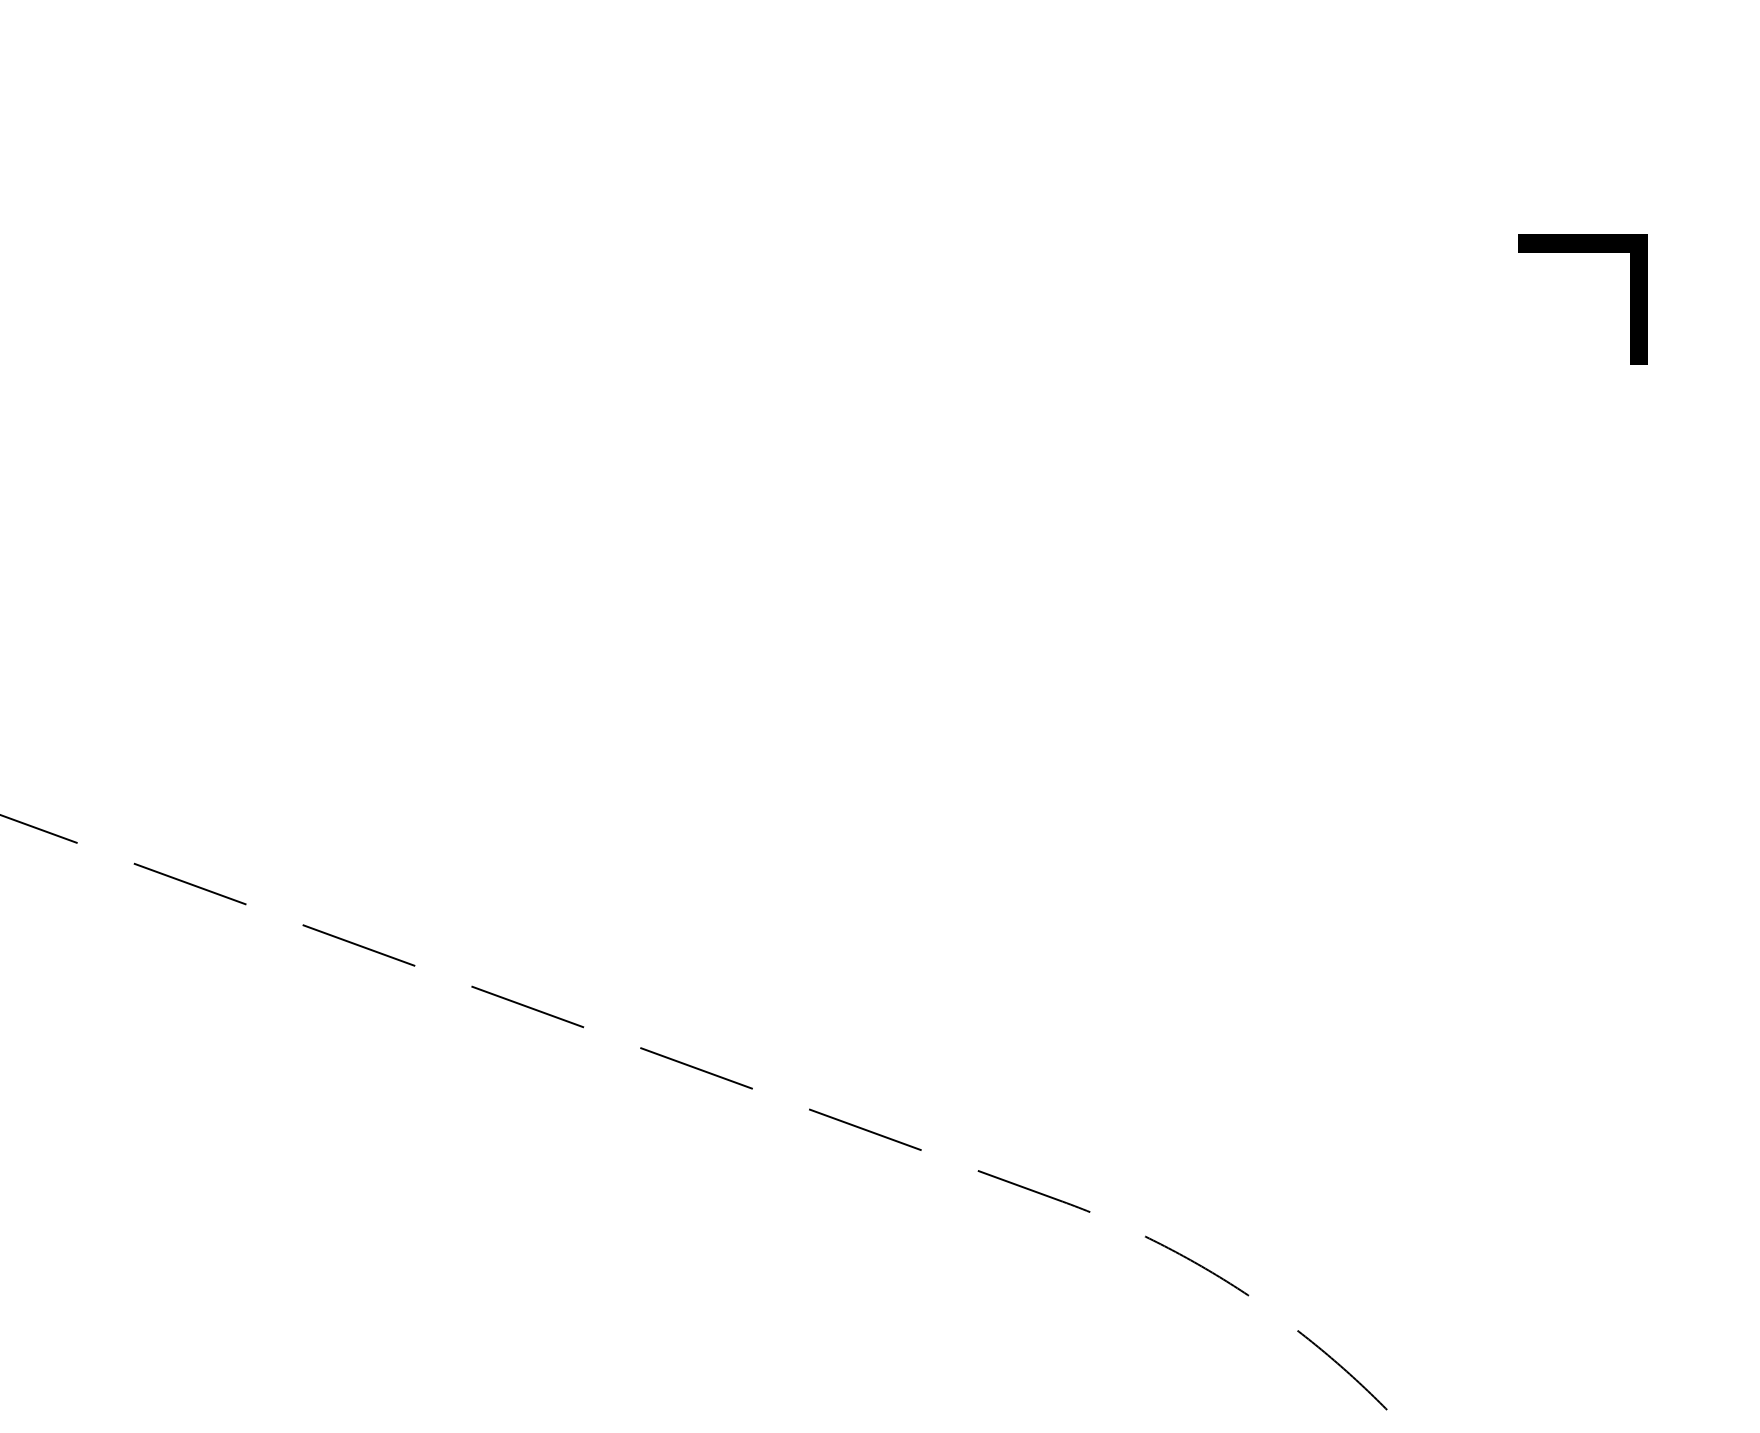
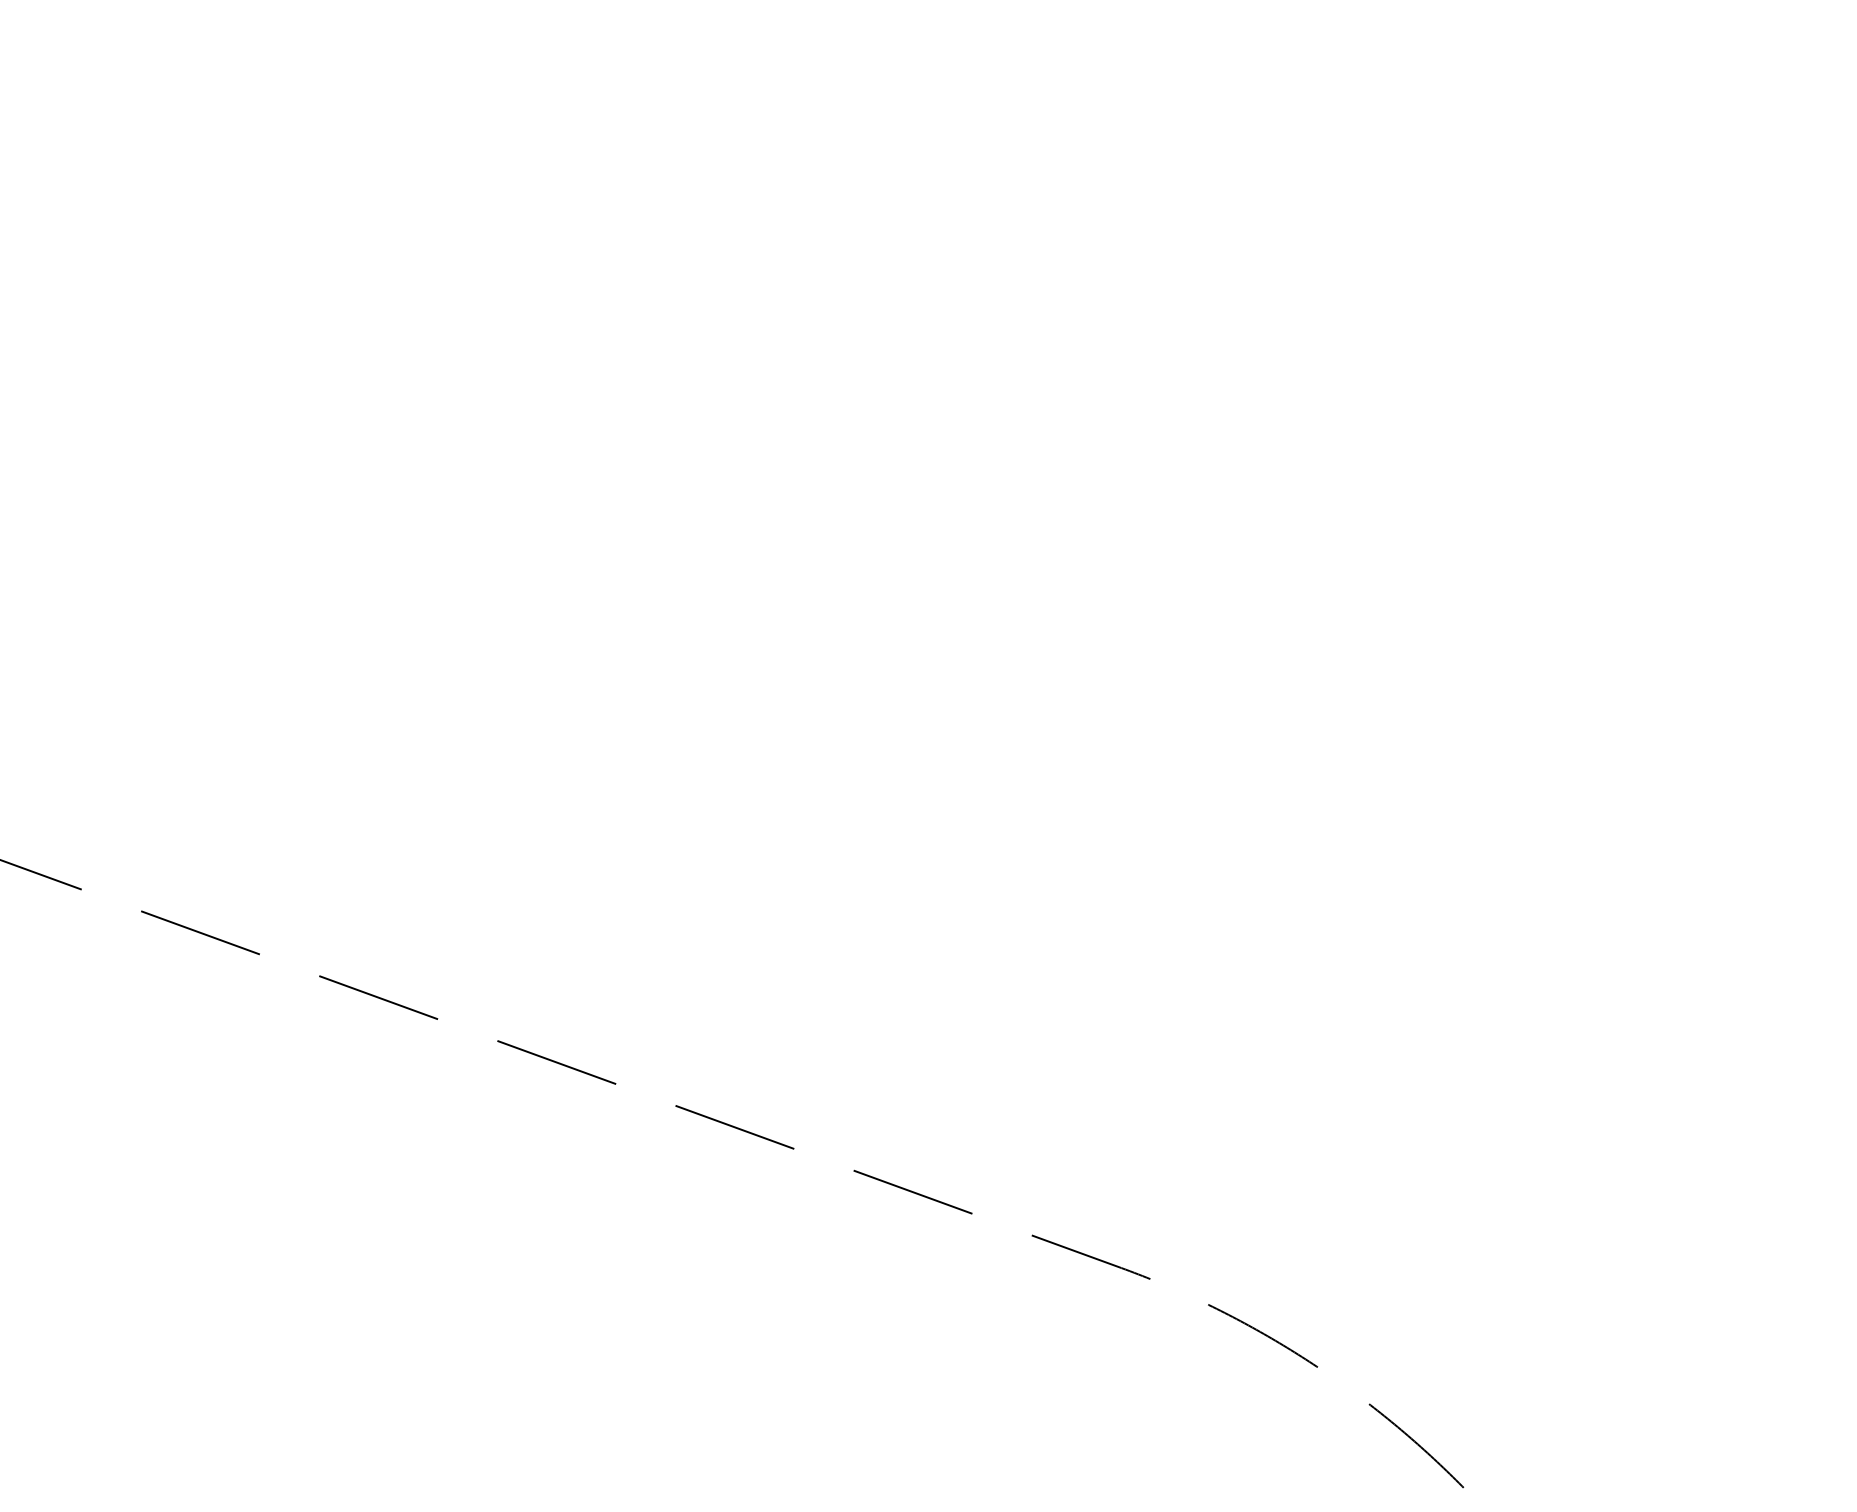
line: (1582, 252) -> (1669, 266), removed

